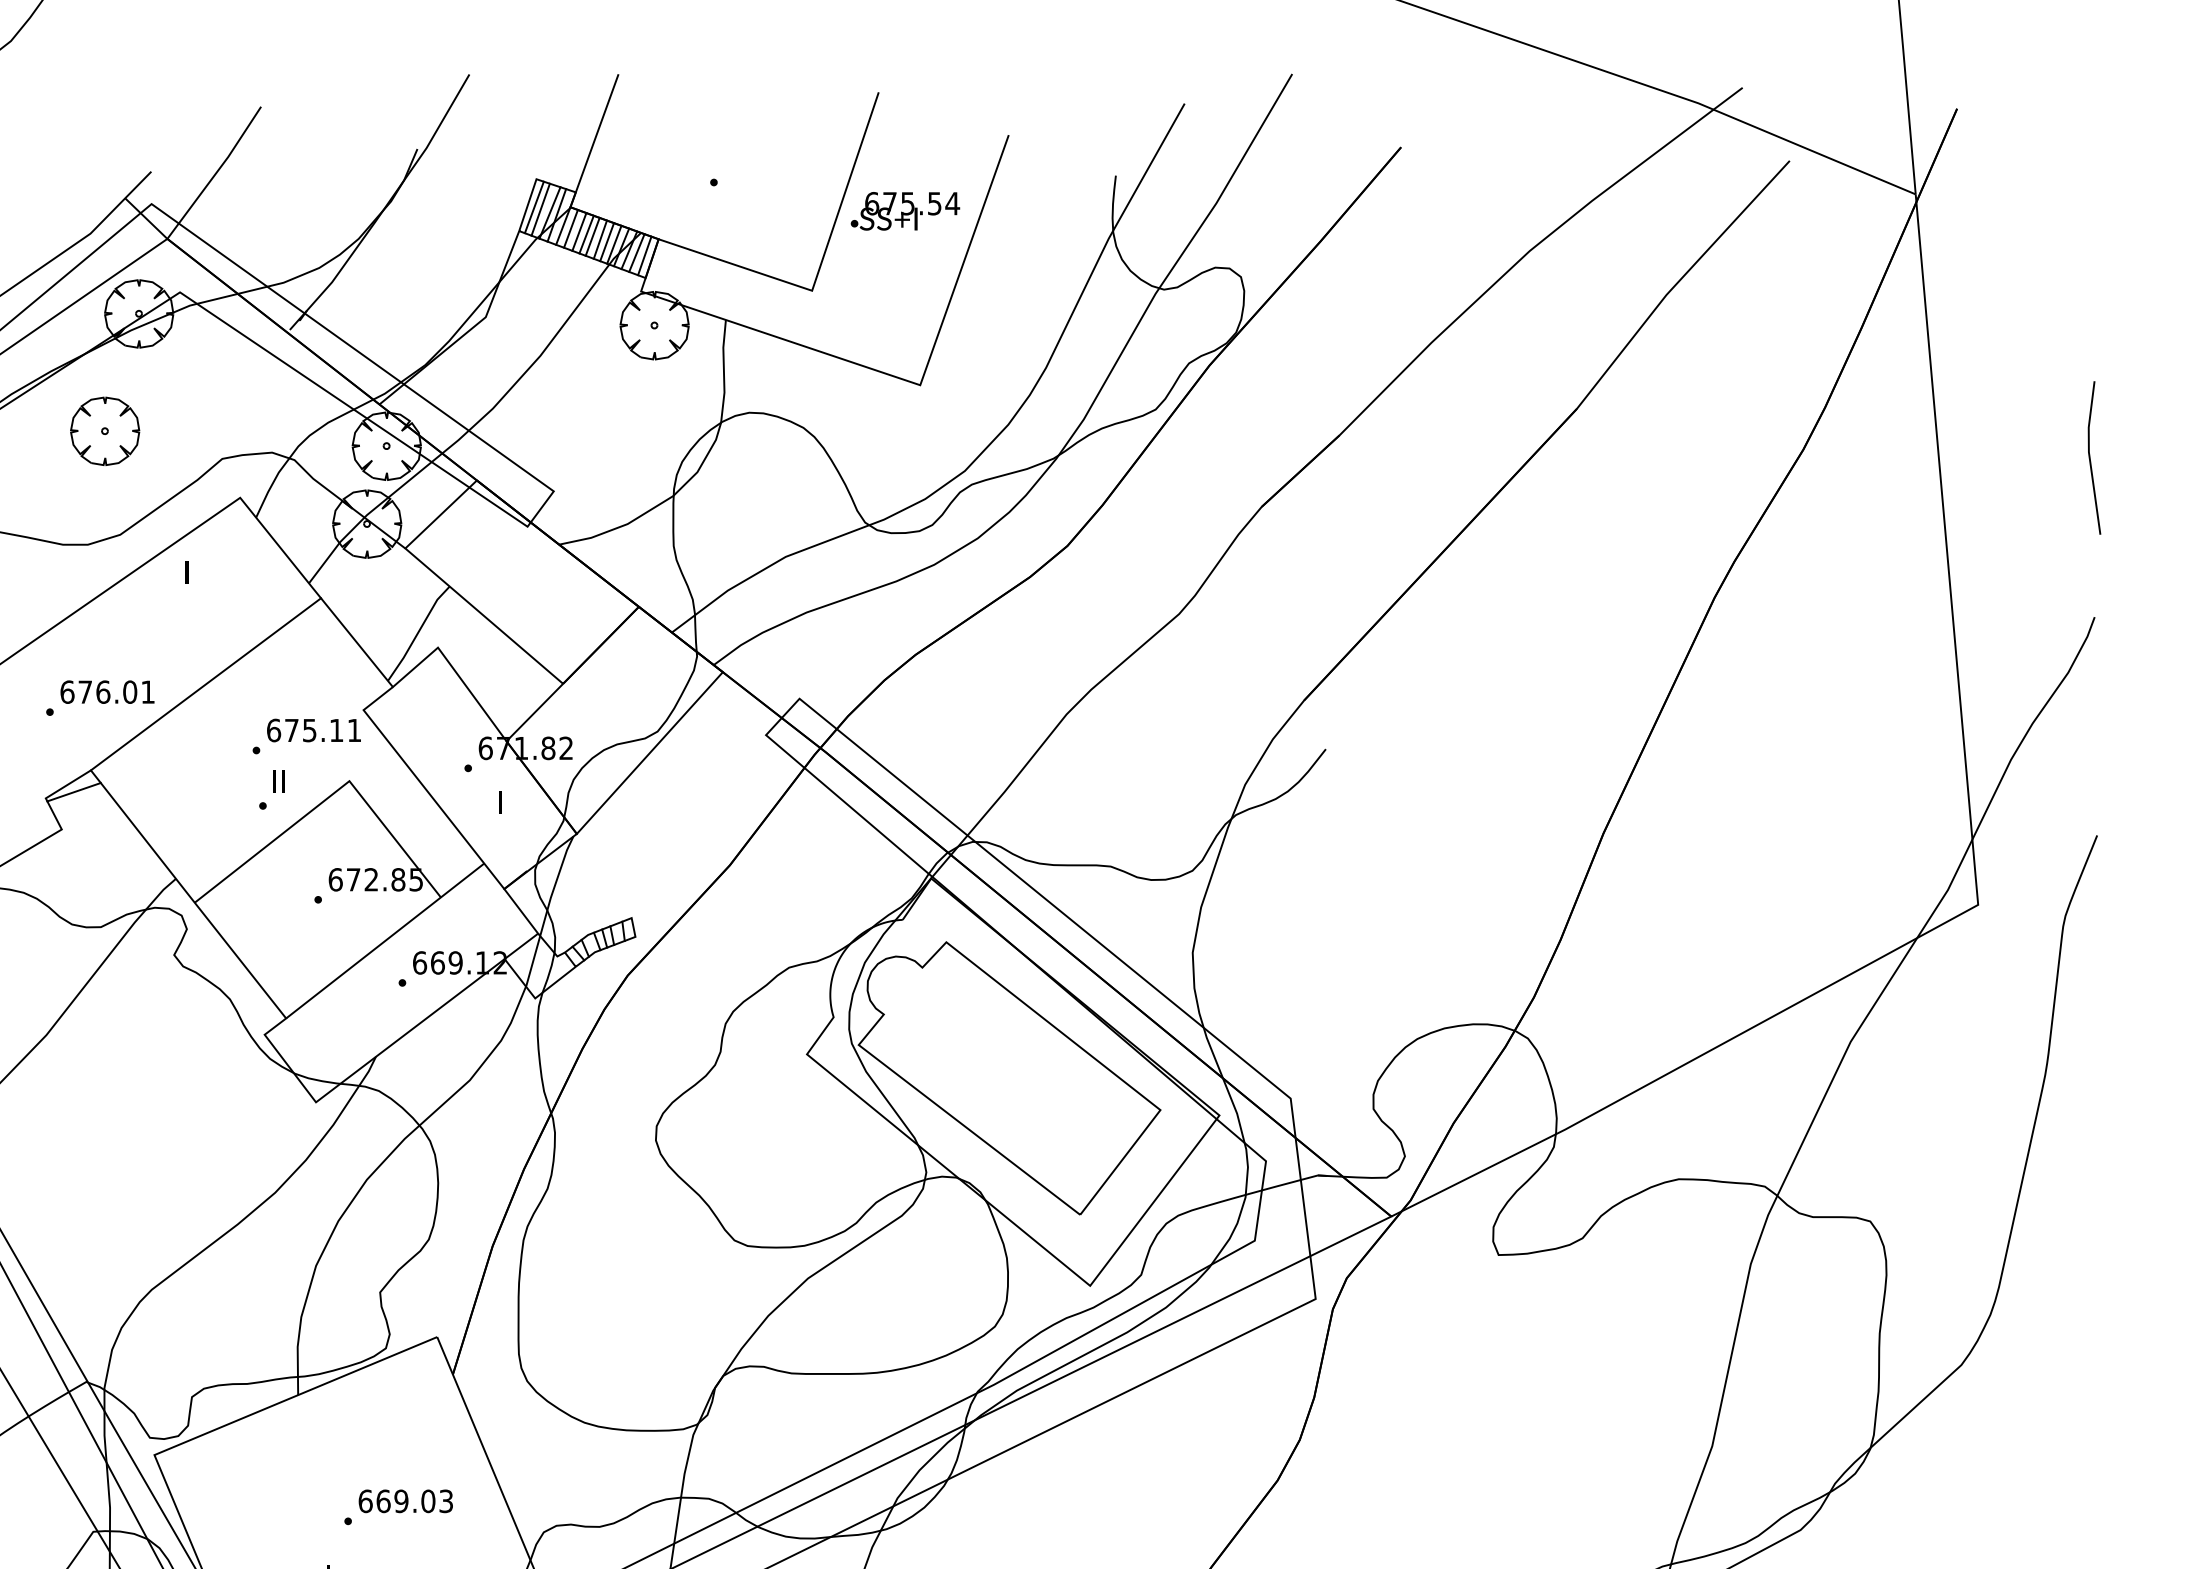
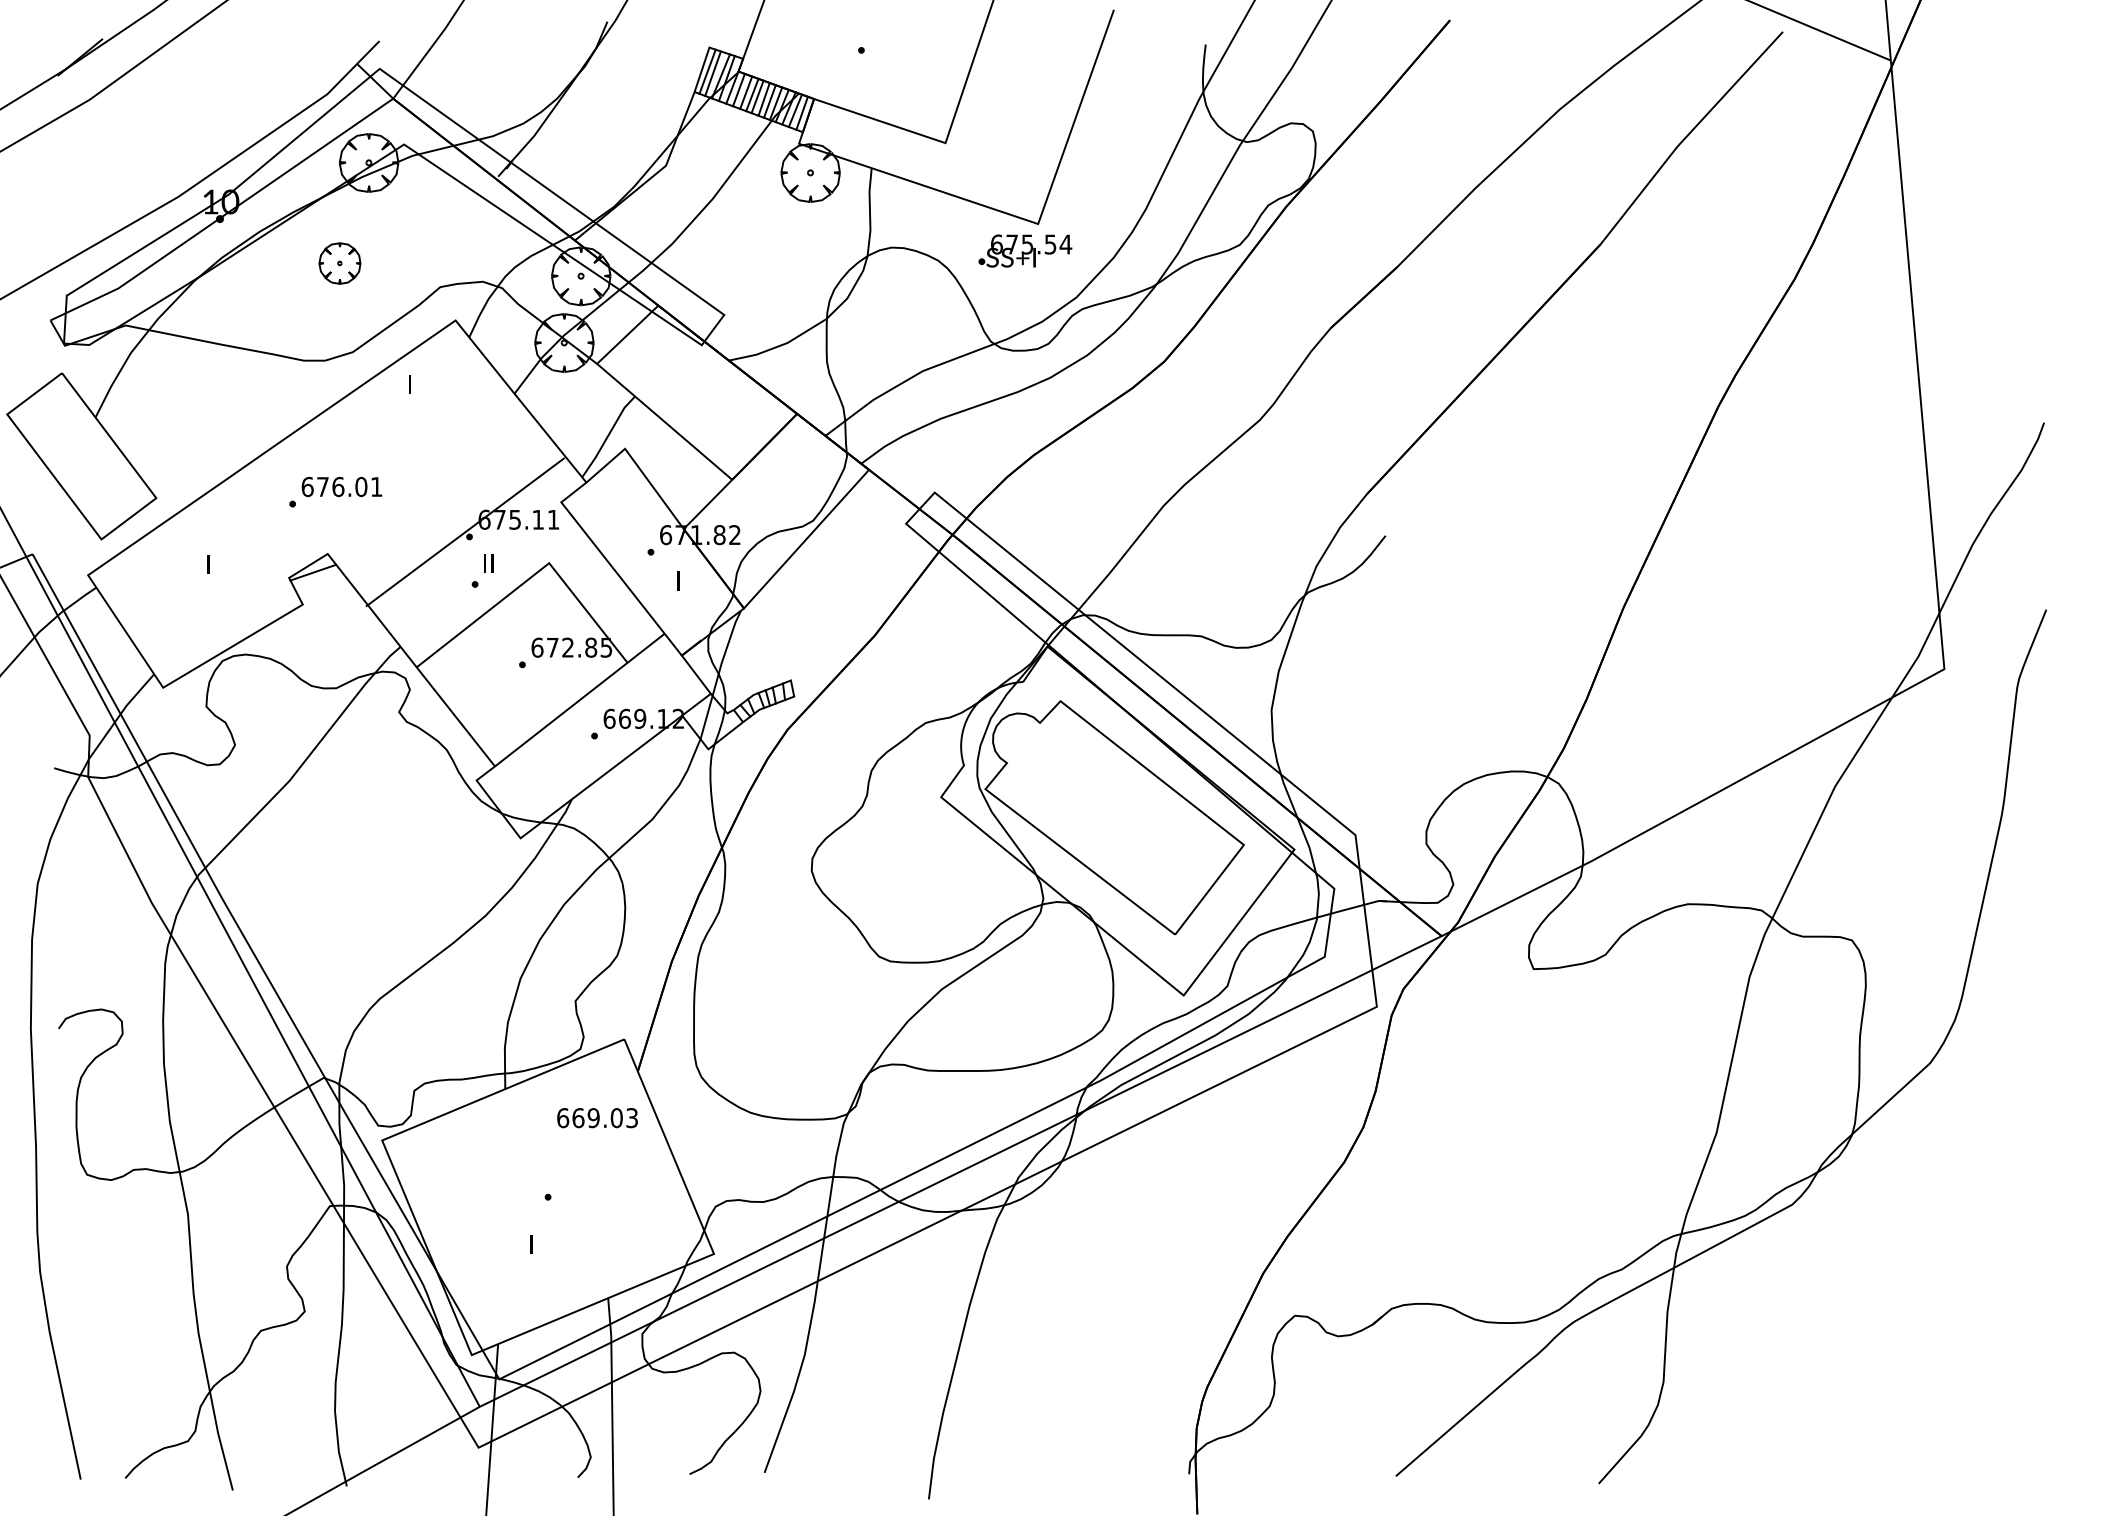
part: (905, 210) -> (1025, 250), moved
part: (104, 431) -> (339, 263), size x0.7
line: (2091, 460) -> (2041, 288), removed
line: (205, 683) -> (464, 531), moved
text: (405, 1501) -> (597, 1118), moved

